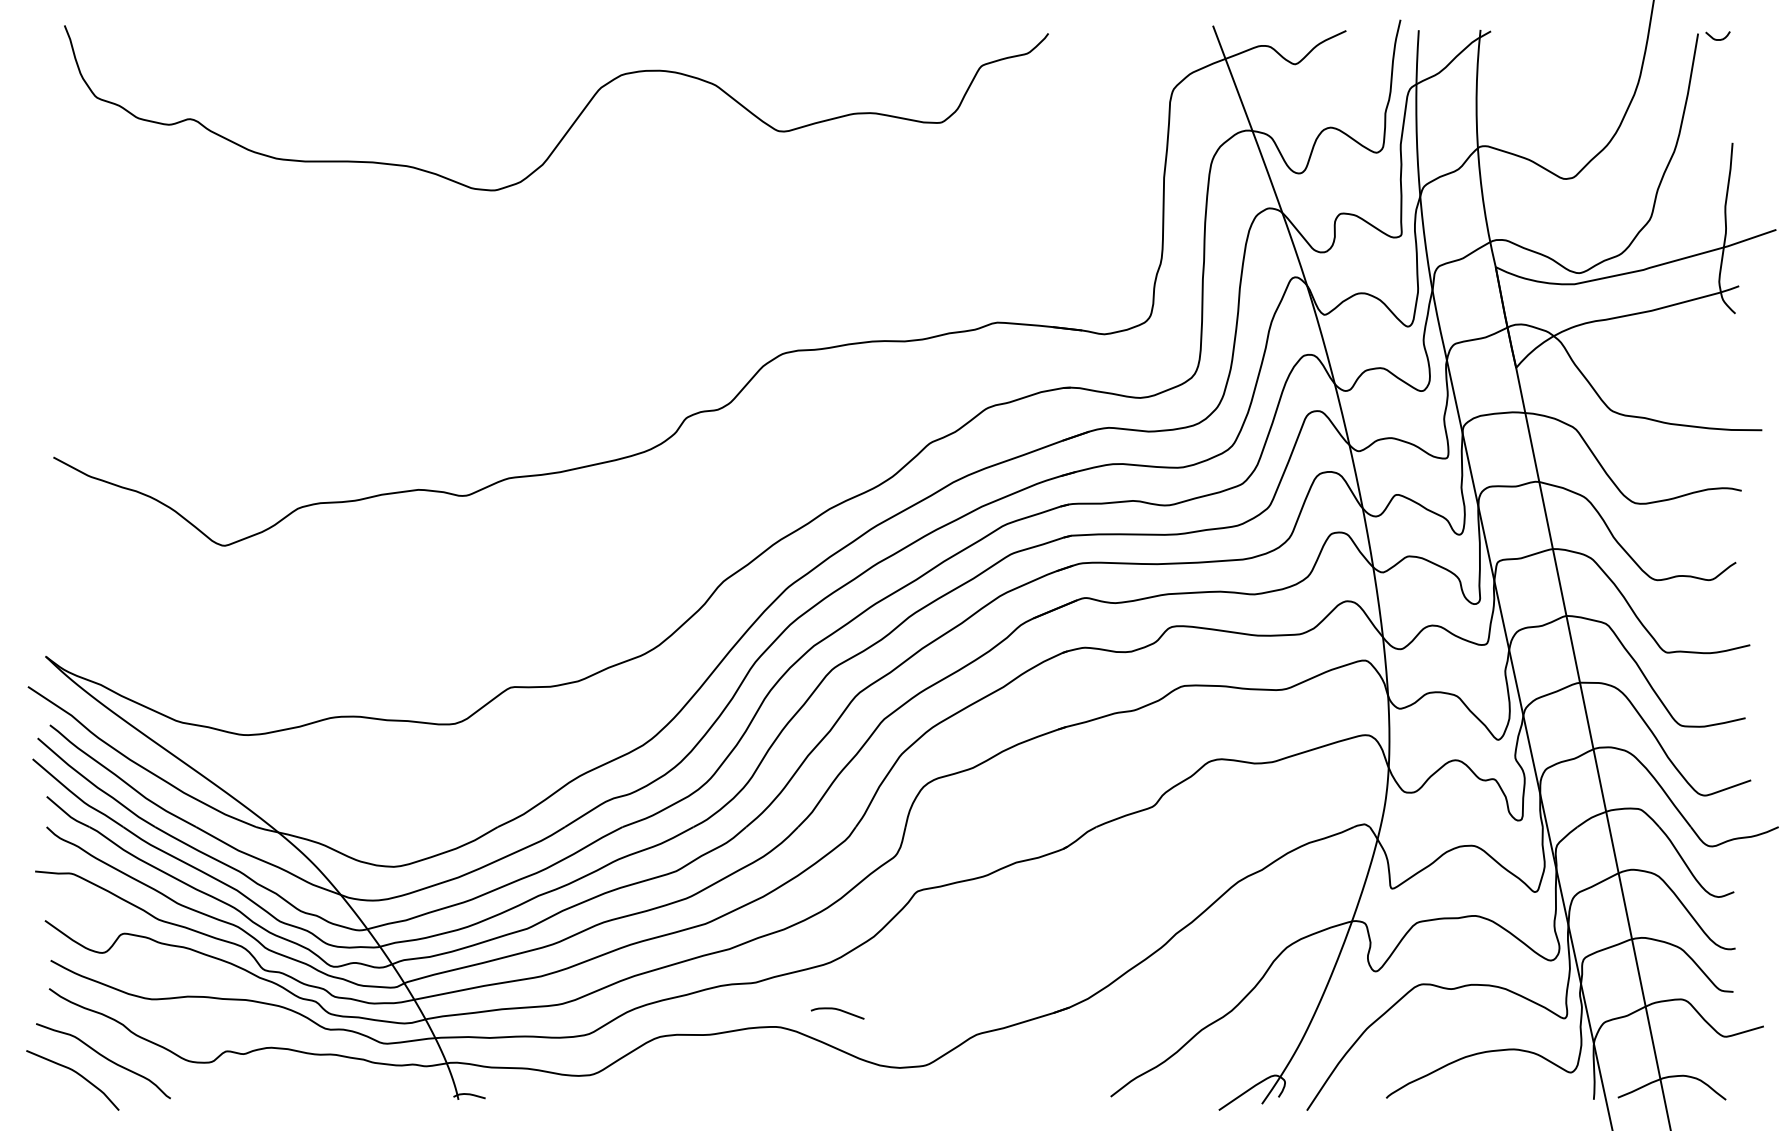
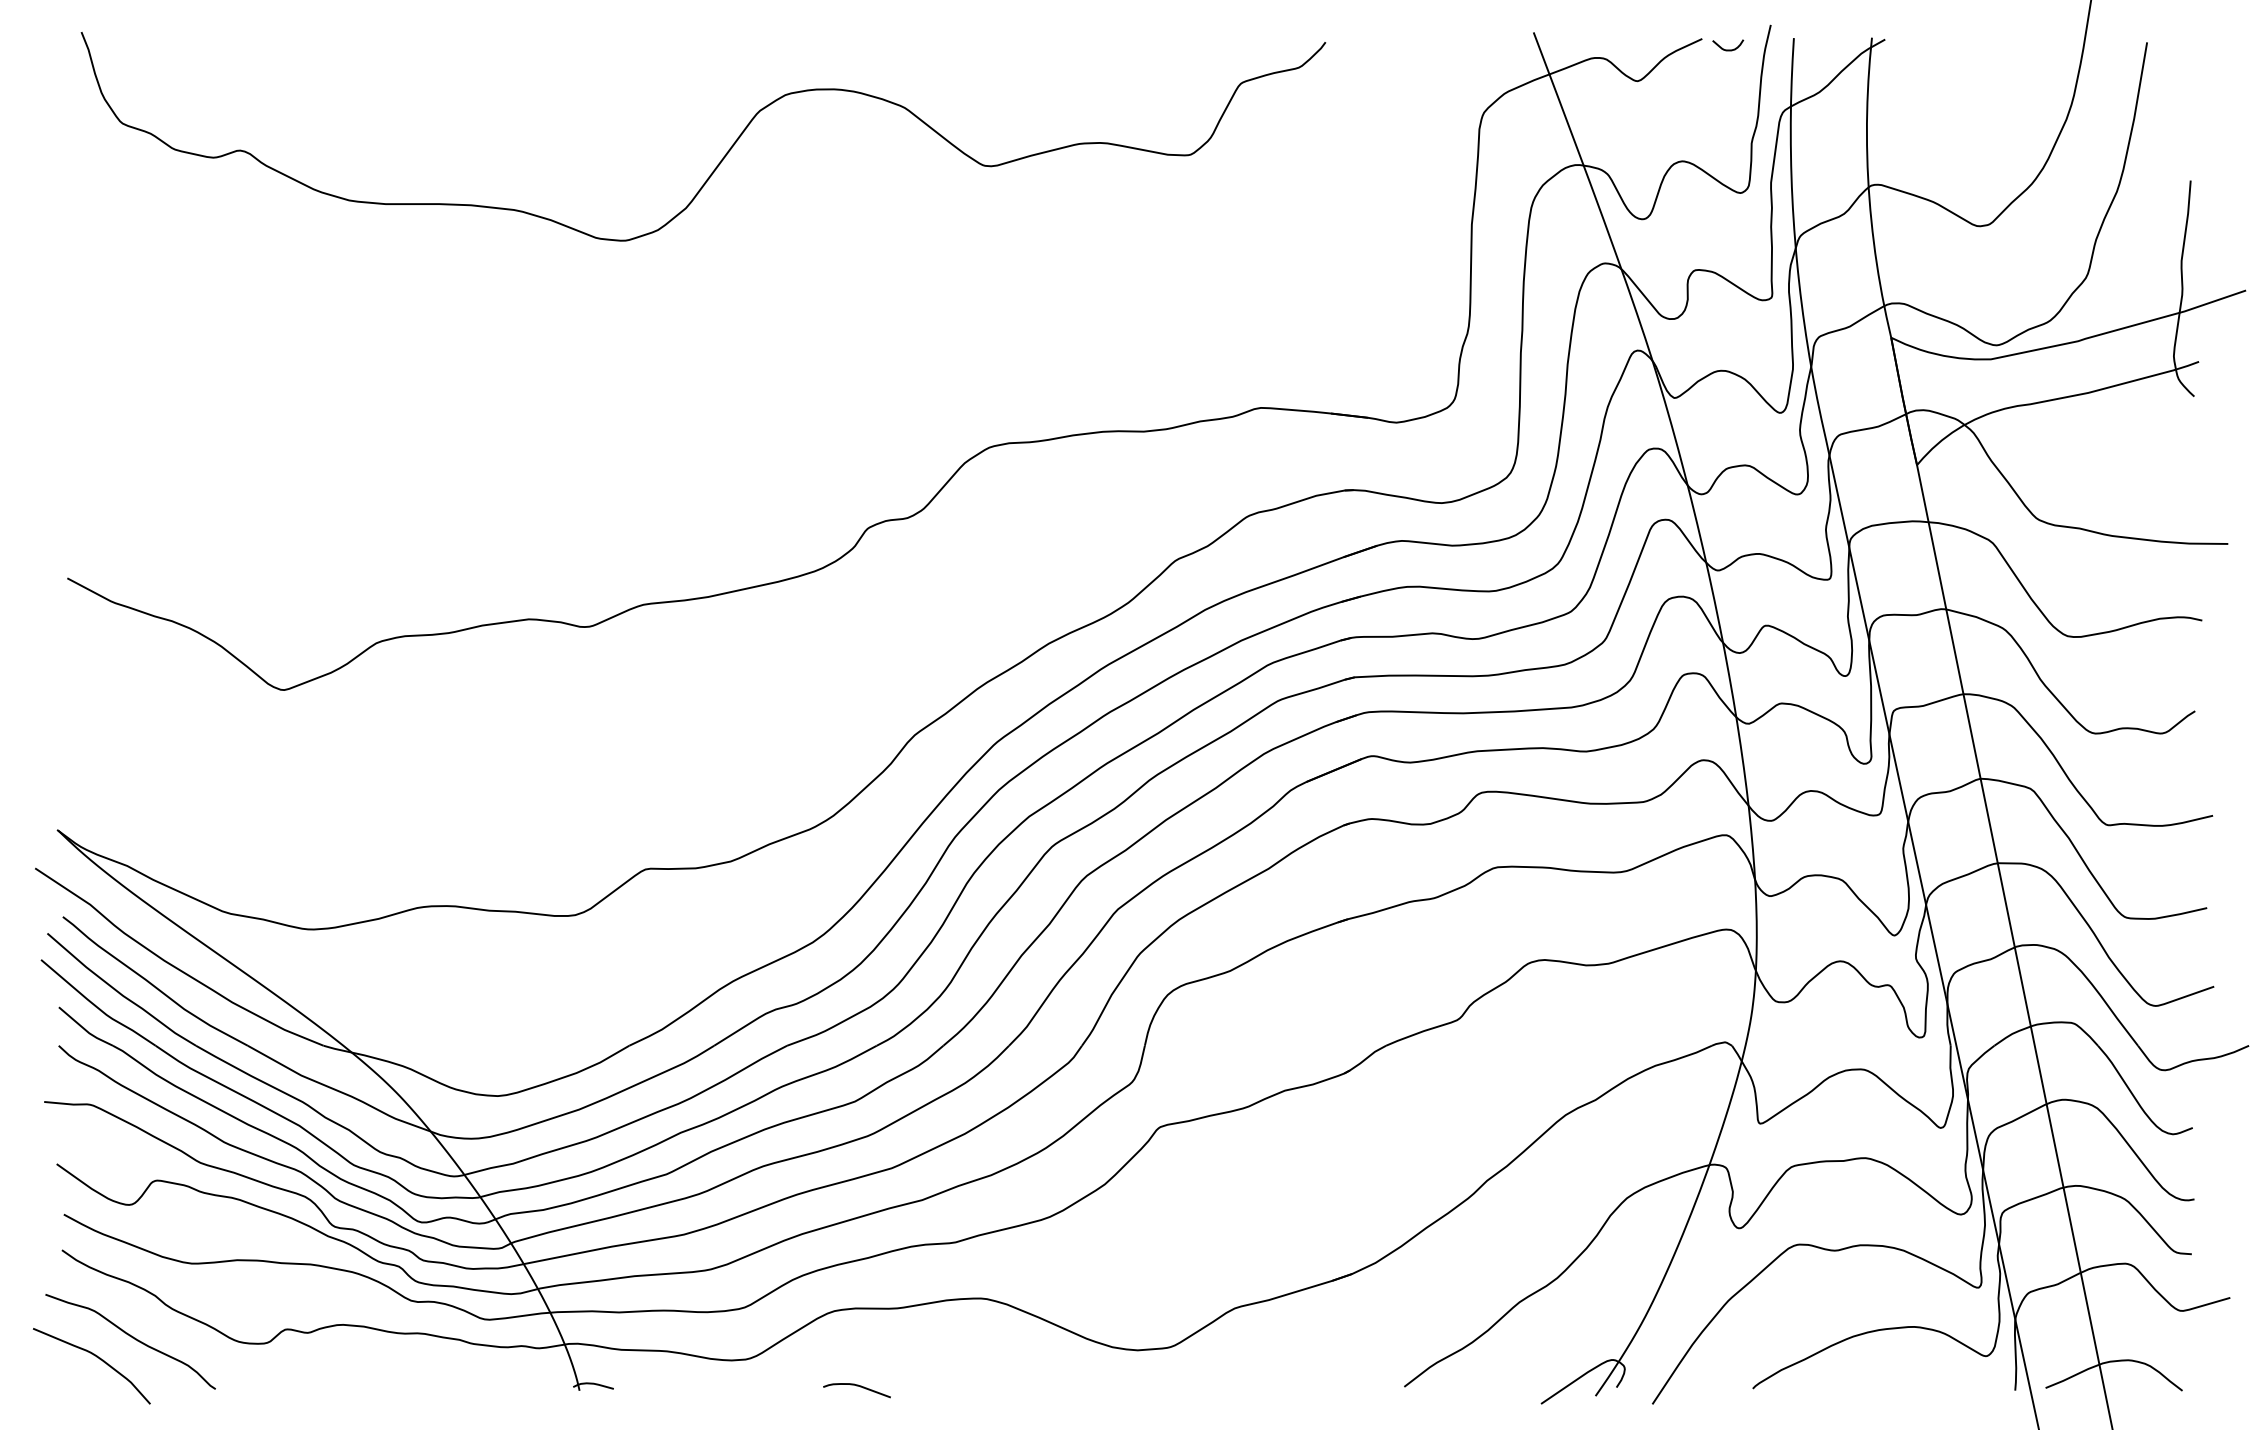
curve: (1718, 39) -> (1728, 49), moved
curve: (837, 1010) -> (856, 1386), moved

